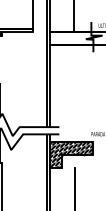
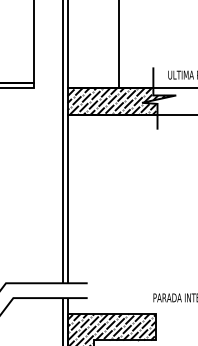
hatch: (74, 38) -> (118, 101), added

